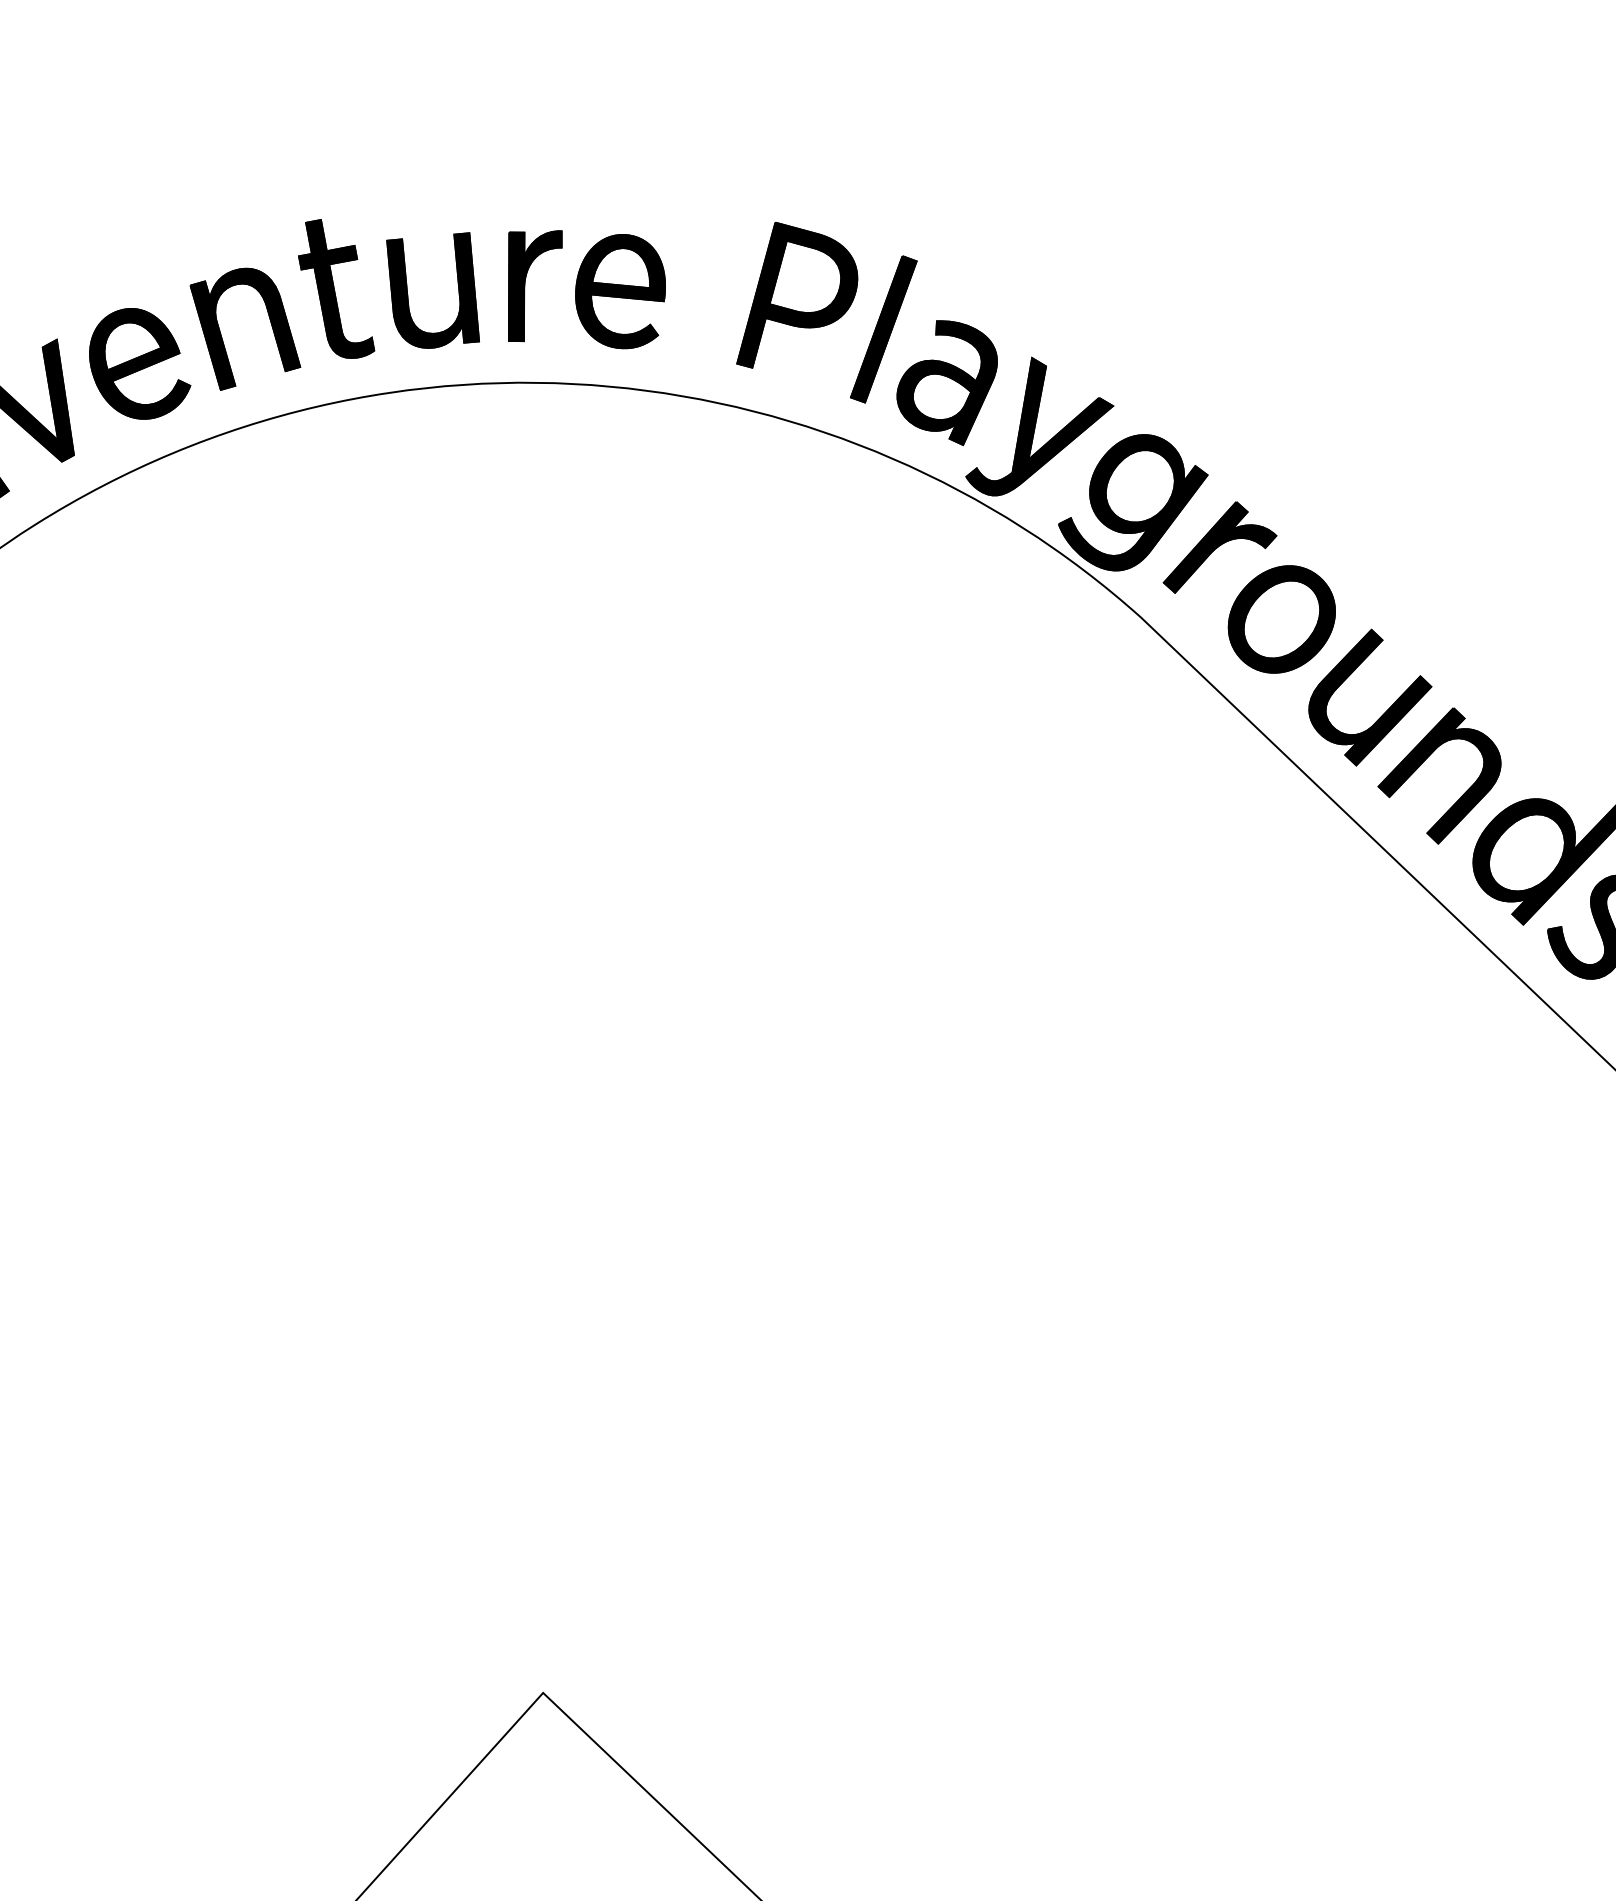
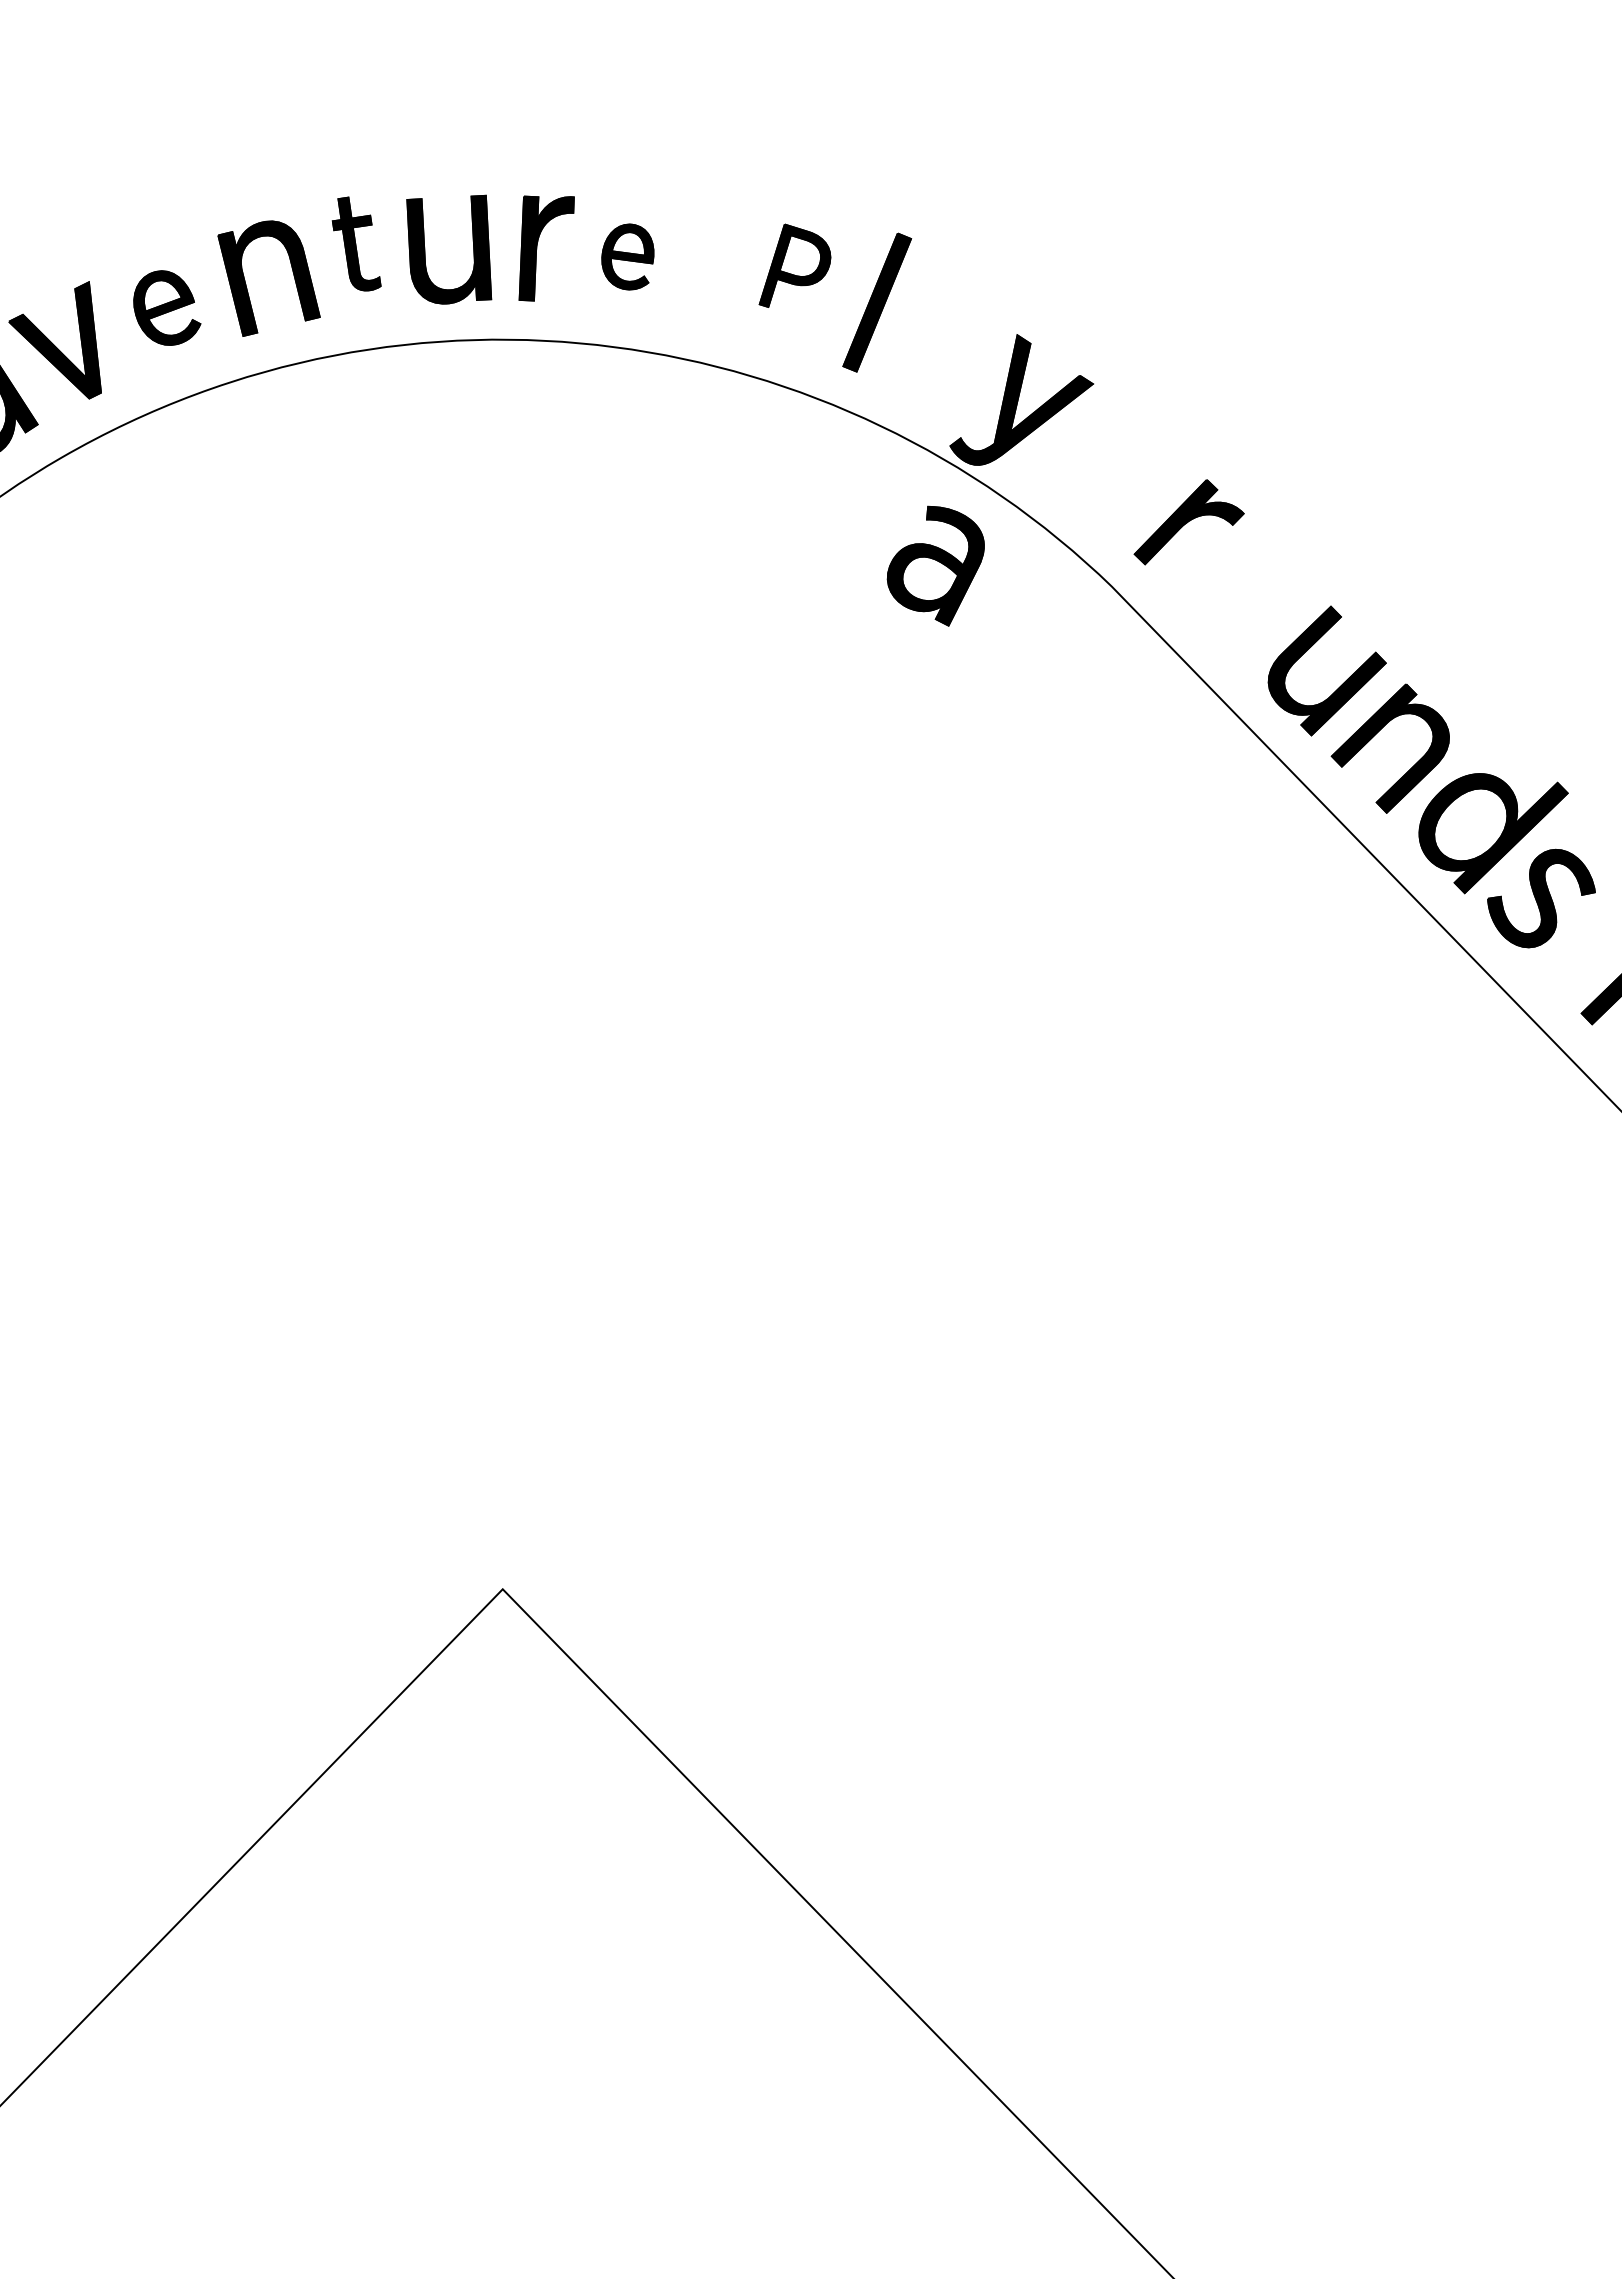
part: (335, 288) -> (356, 243), size x0.7
part: (620, 291) -> (627, 256), size x0.6
part: (795, 293) -> (794, 265), size x0.6
part: (140, 363) -> (167, 307), size x0.7
part: (946, 382) -> (935, 565), moved
part: (1133, 502) -> (1108, 476), removed
part: (1281, 619) -> (1245, 593), removed

